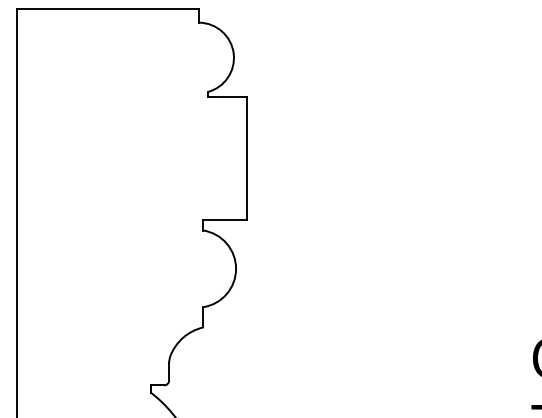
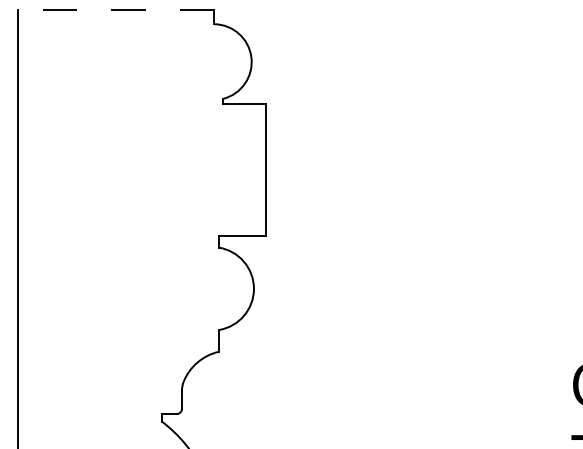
line: (107, 8) -> (115, 9), solid -> dashed

